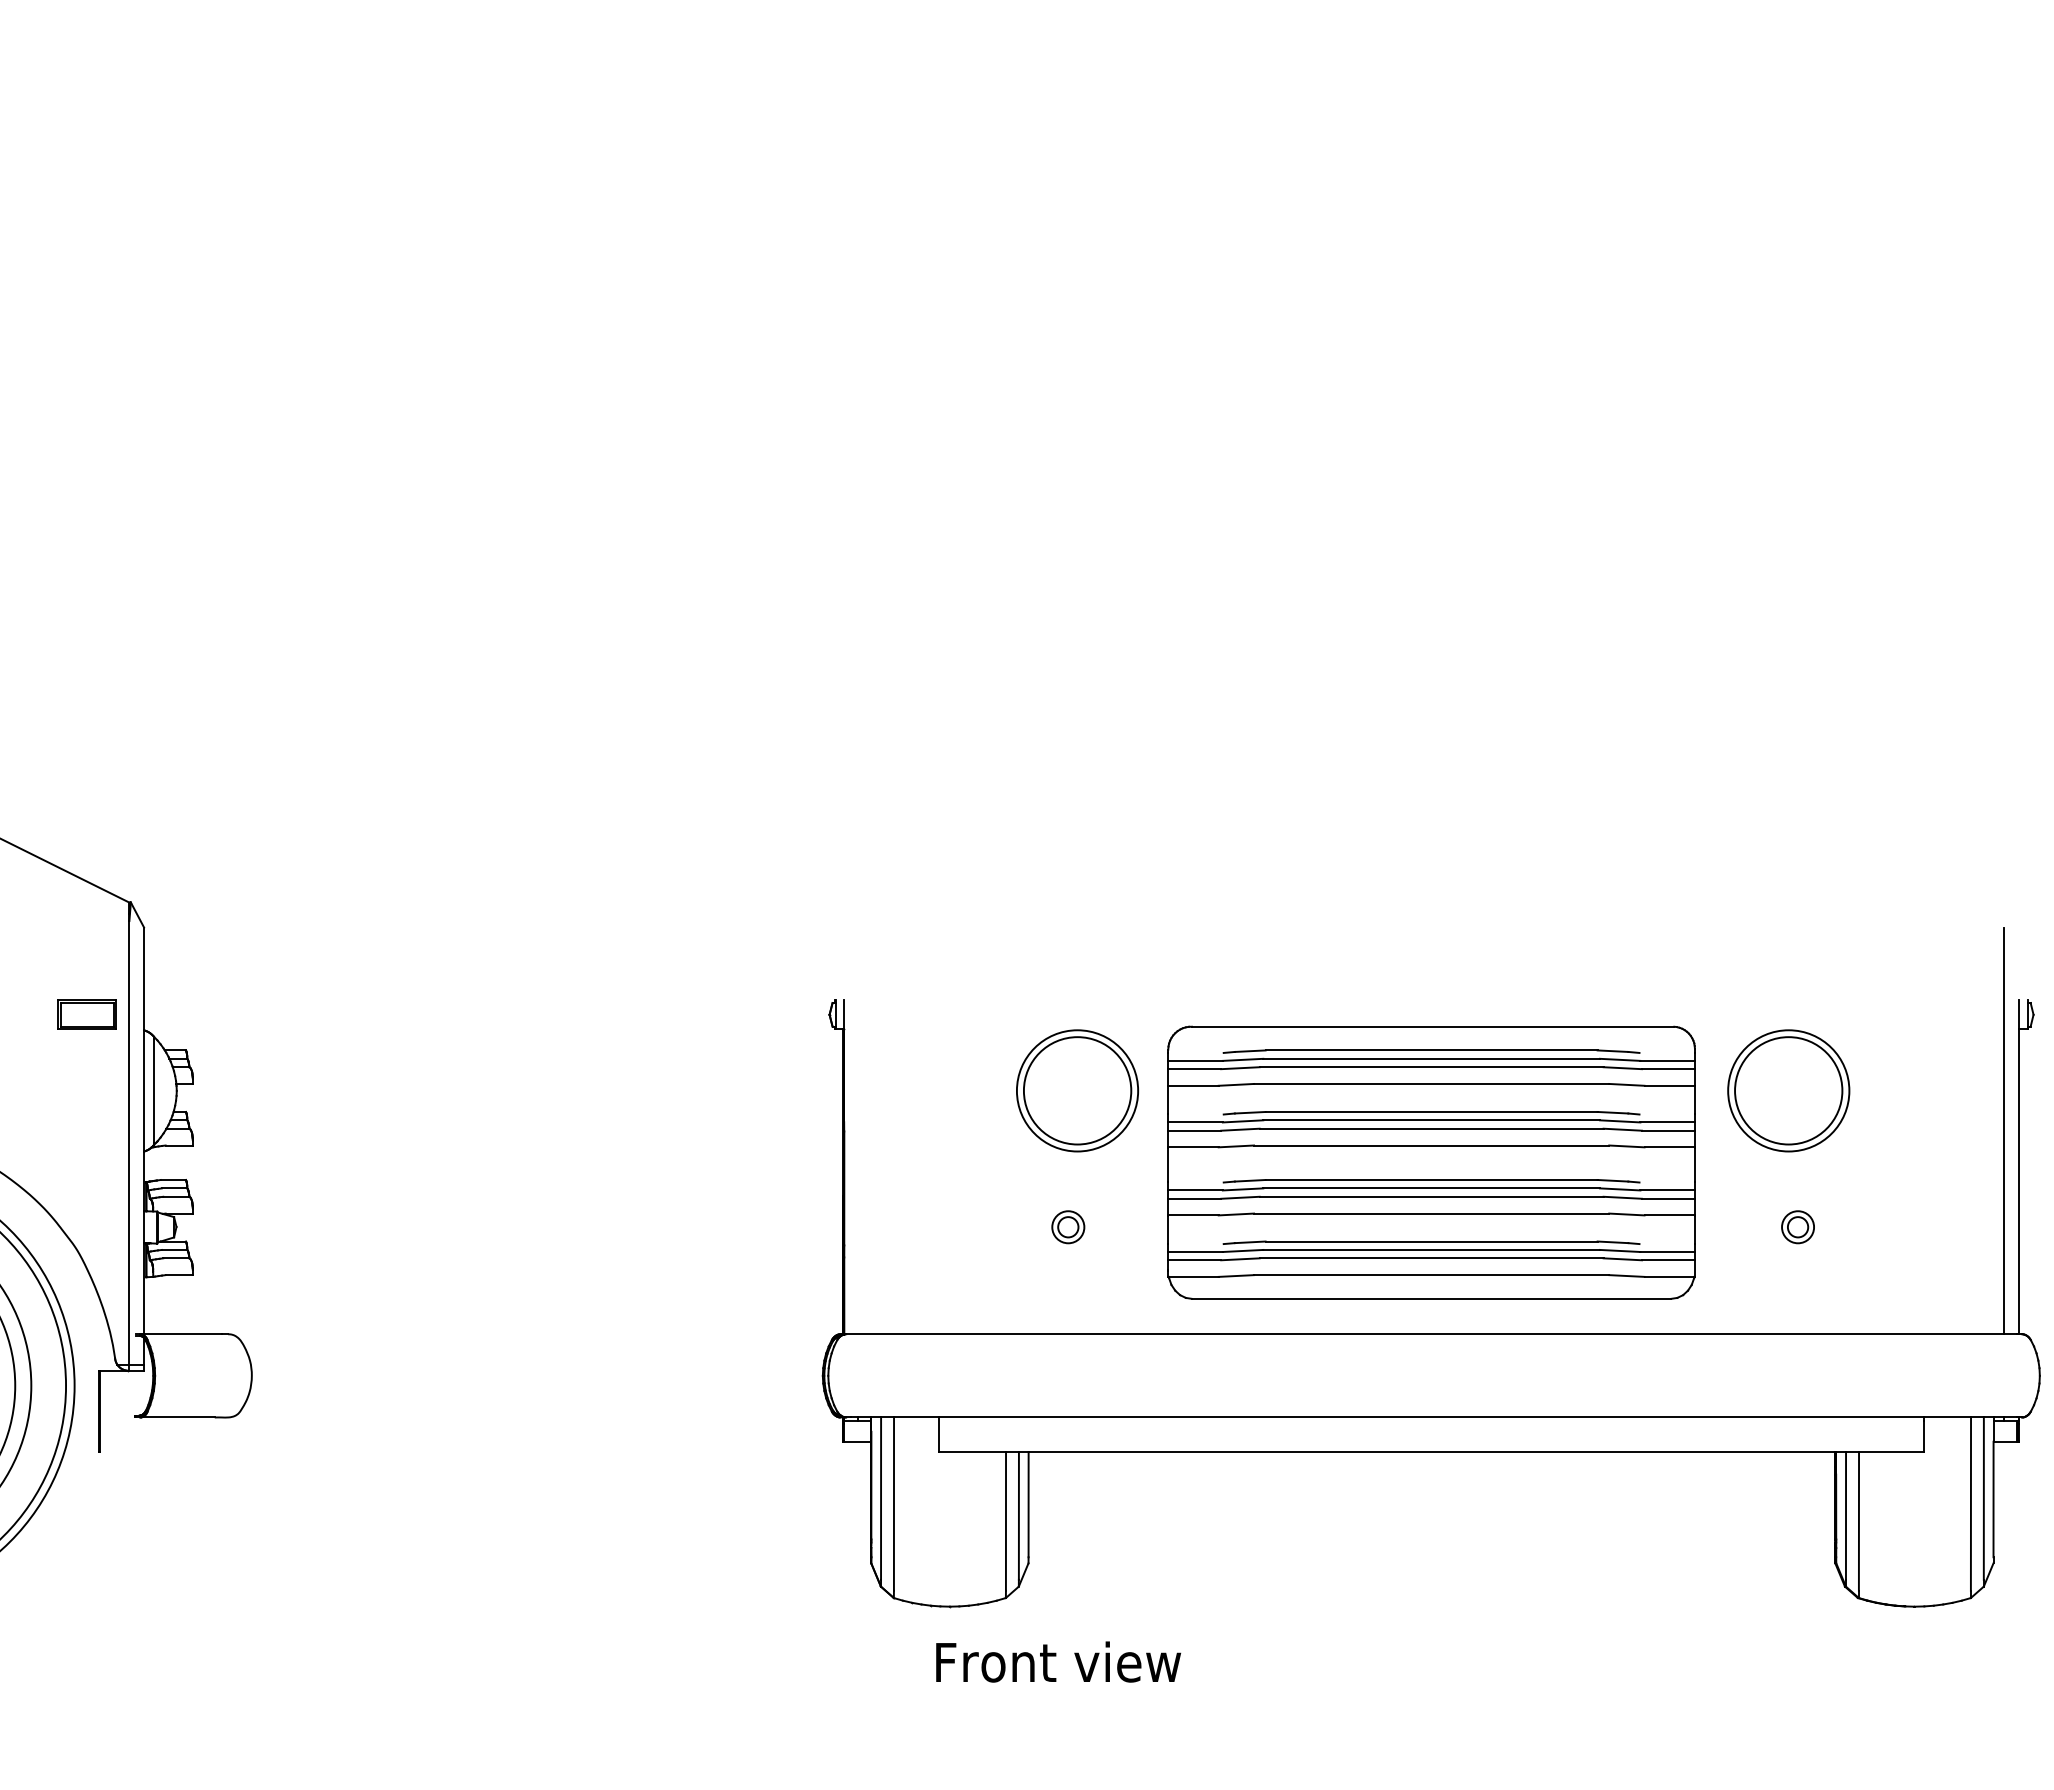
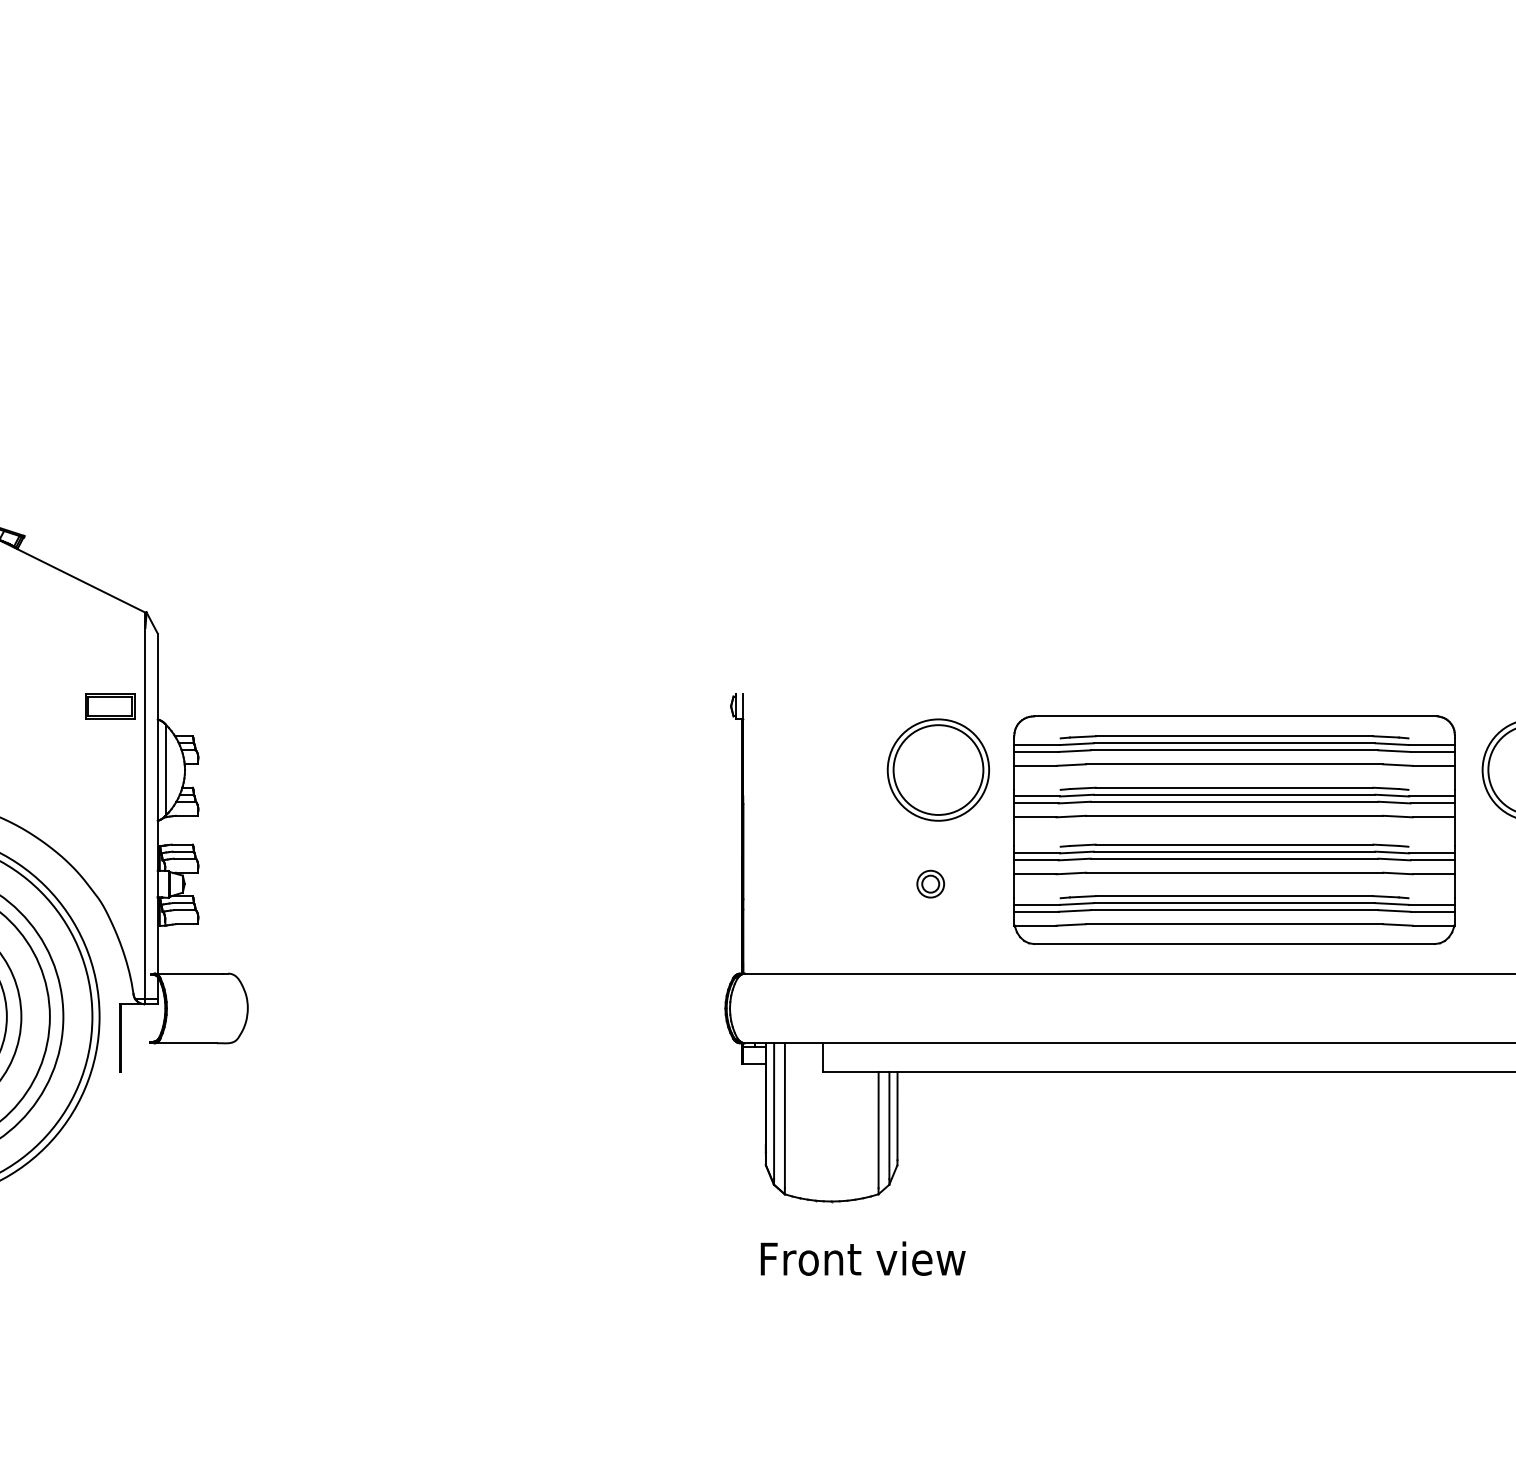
text: (1058, 1661) -> (863, 1258), moved

